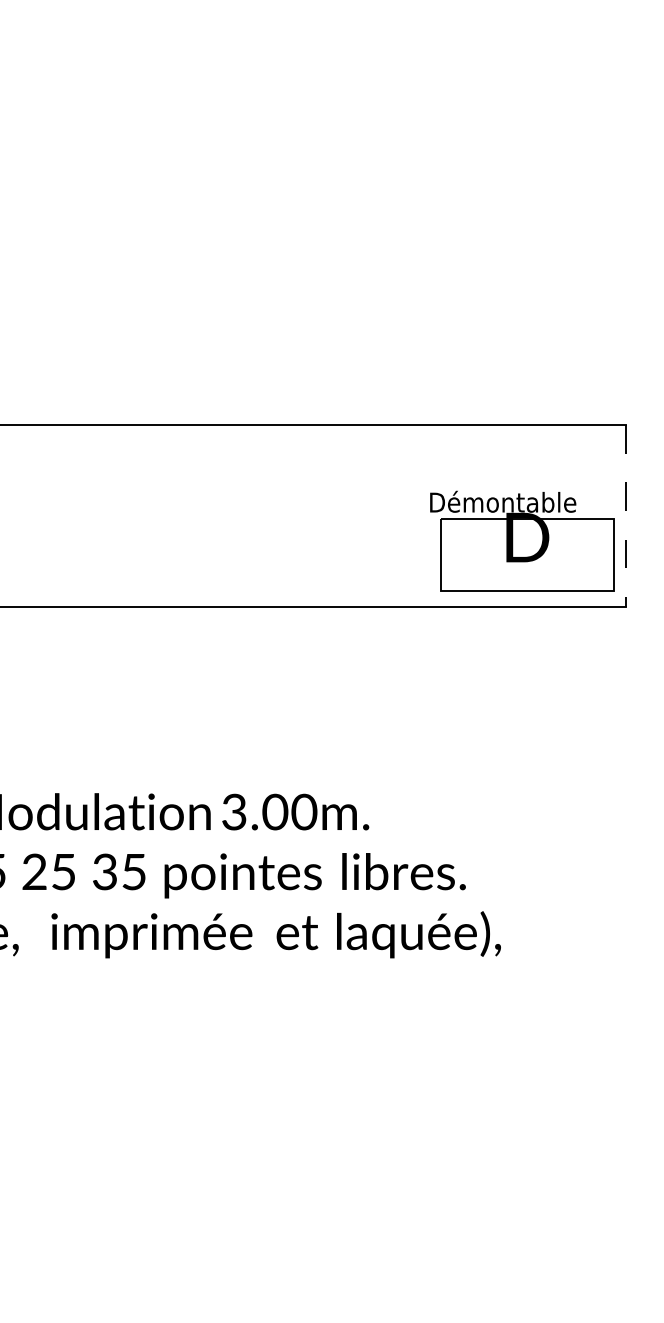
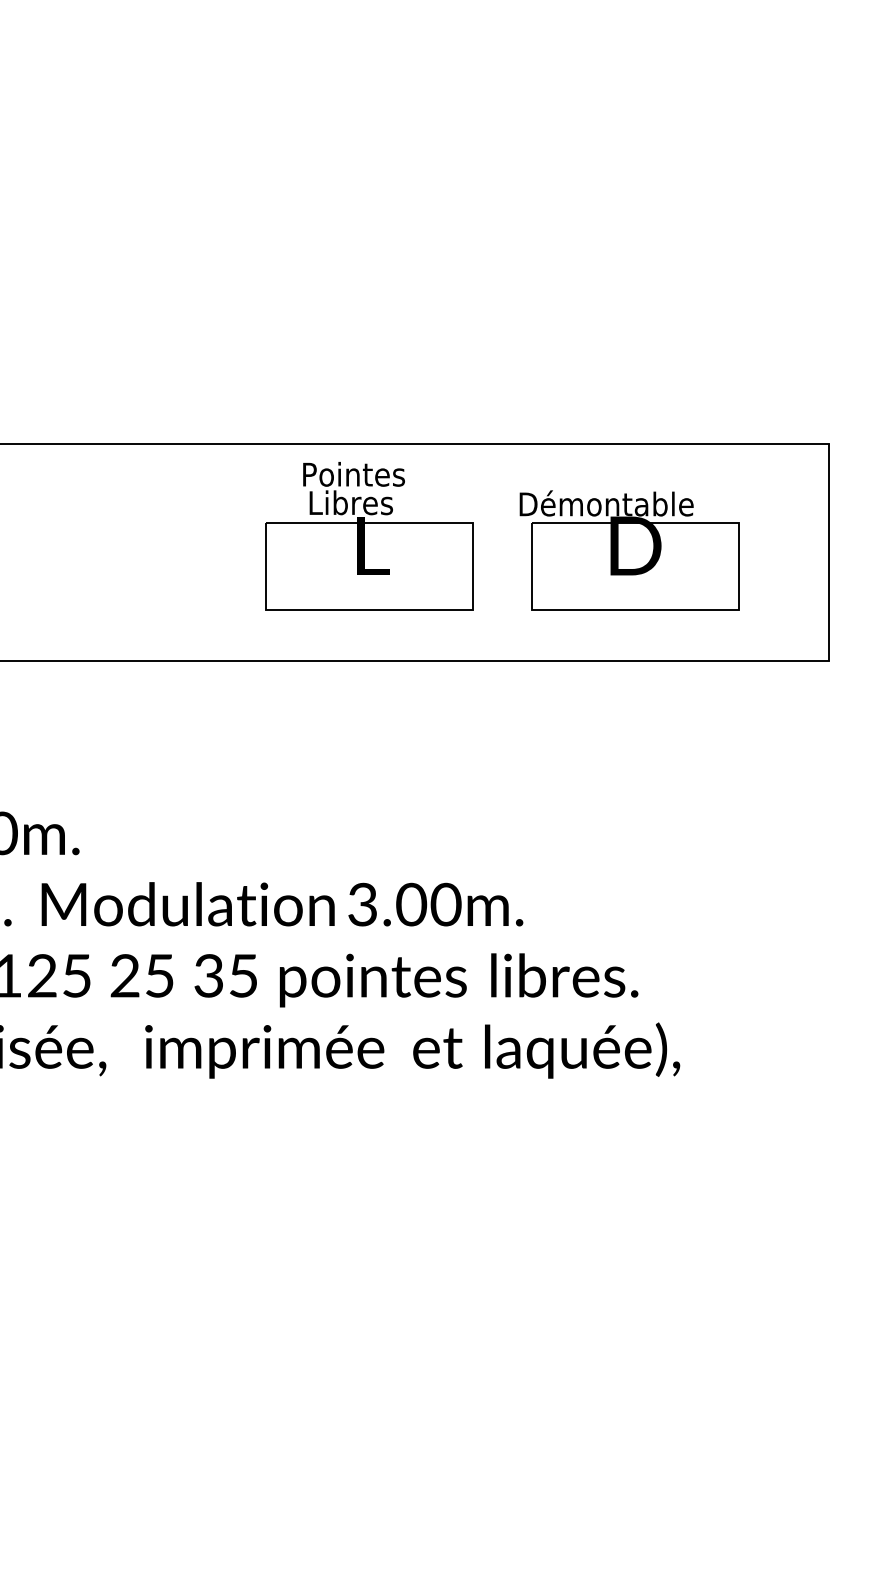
part: (239, 502) -> (369, 536), added
line: (625, 516) -> (828, 552), dashed -> solid
part: (522, 541) -> (629, 550), moved

